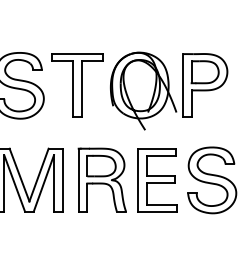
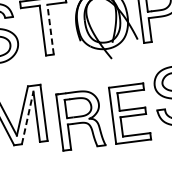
line: (81, 89) -> (50, 29), solid -> dashed
part: (101, 179) -> (80, 119), moved
part: (157, 180) -> (130, 113), moved
line: (44, 183) -> (28, 117), solid -> dashed

